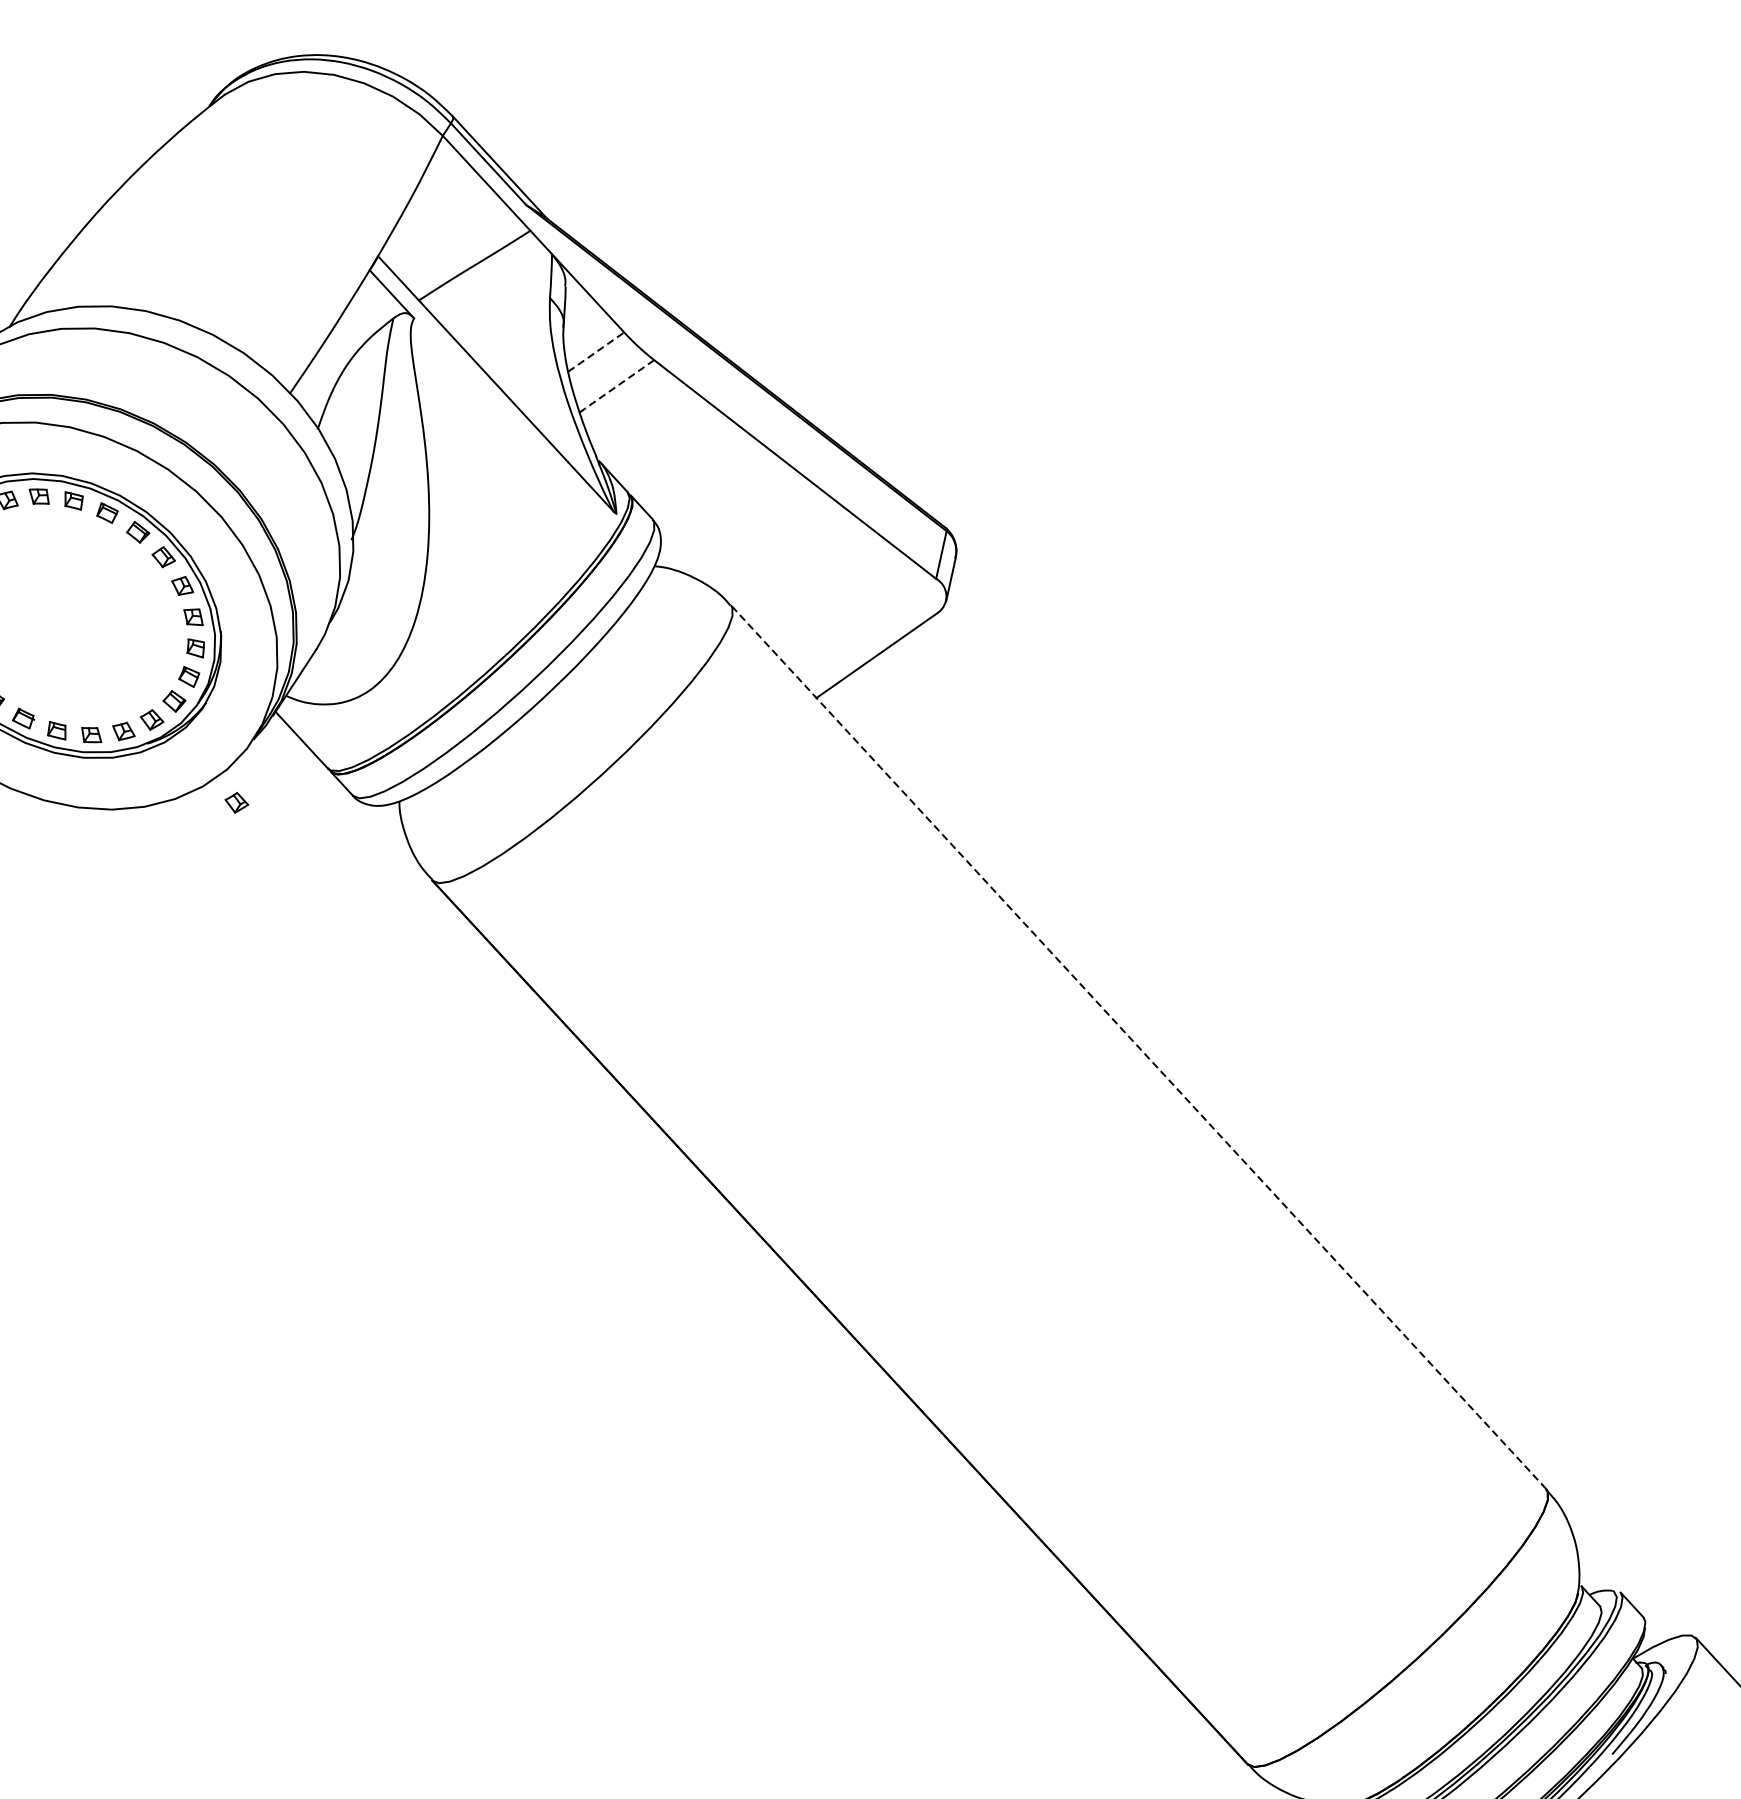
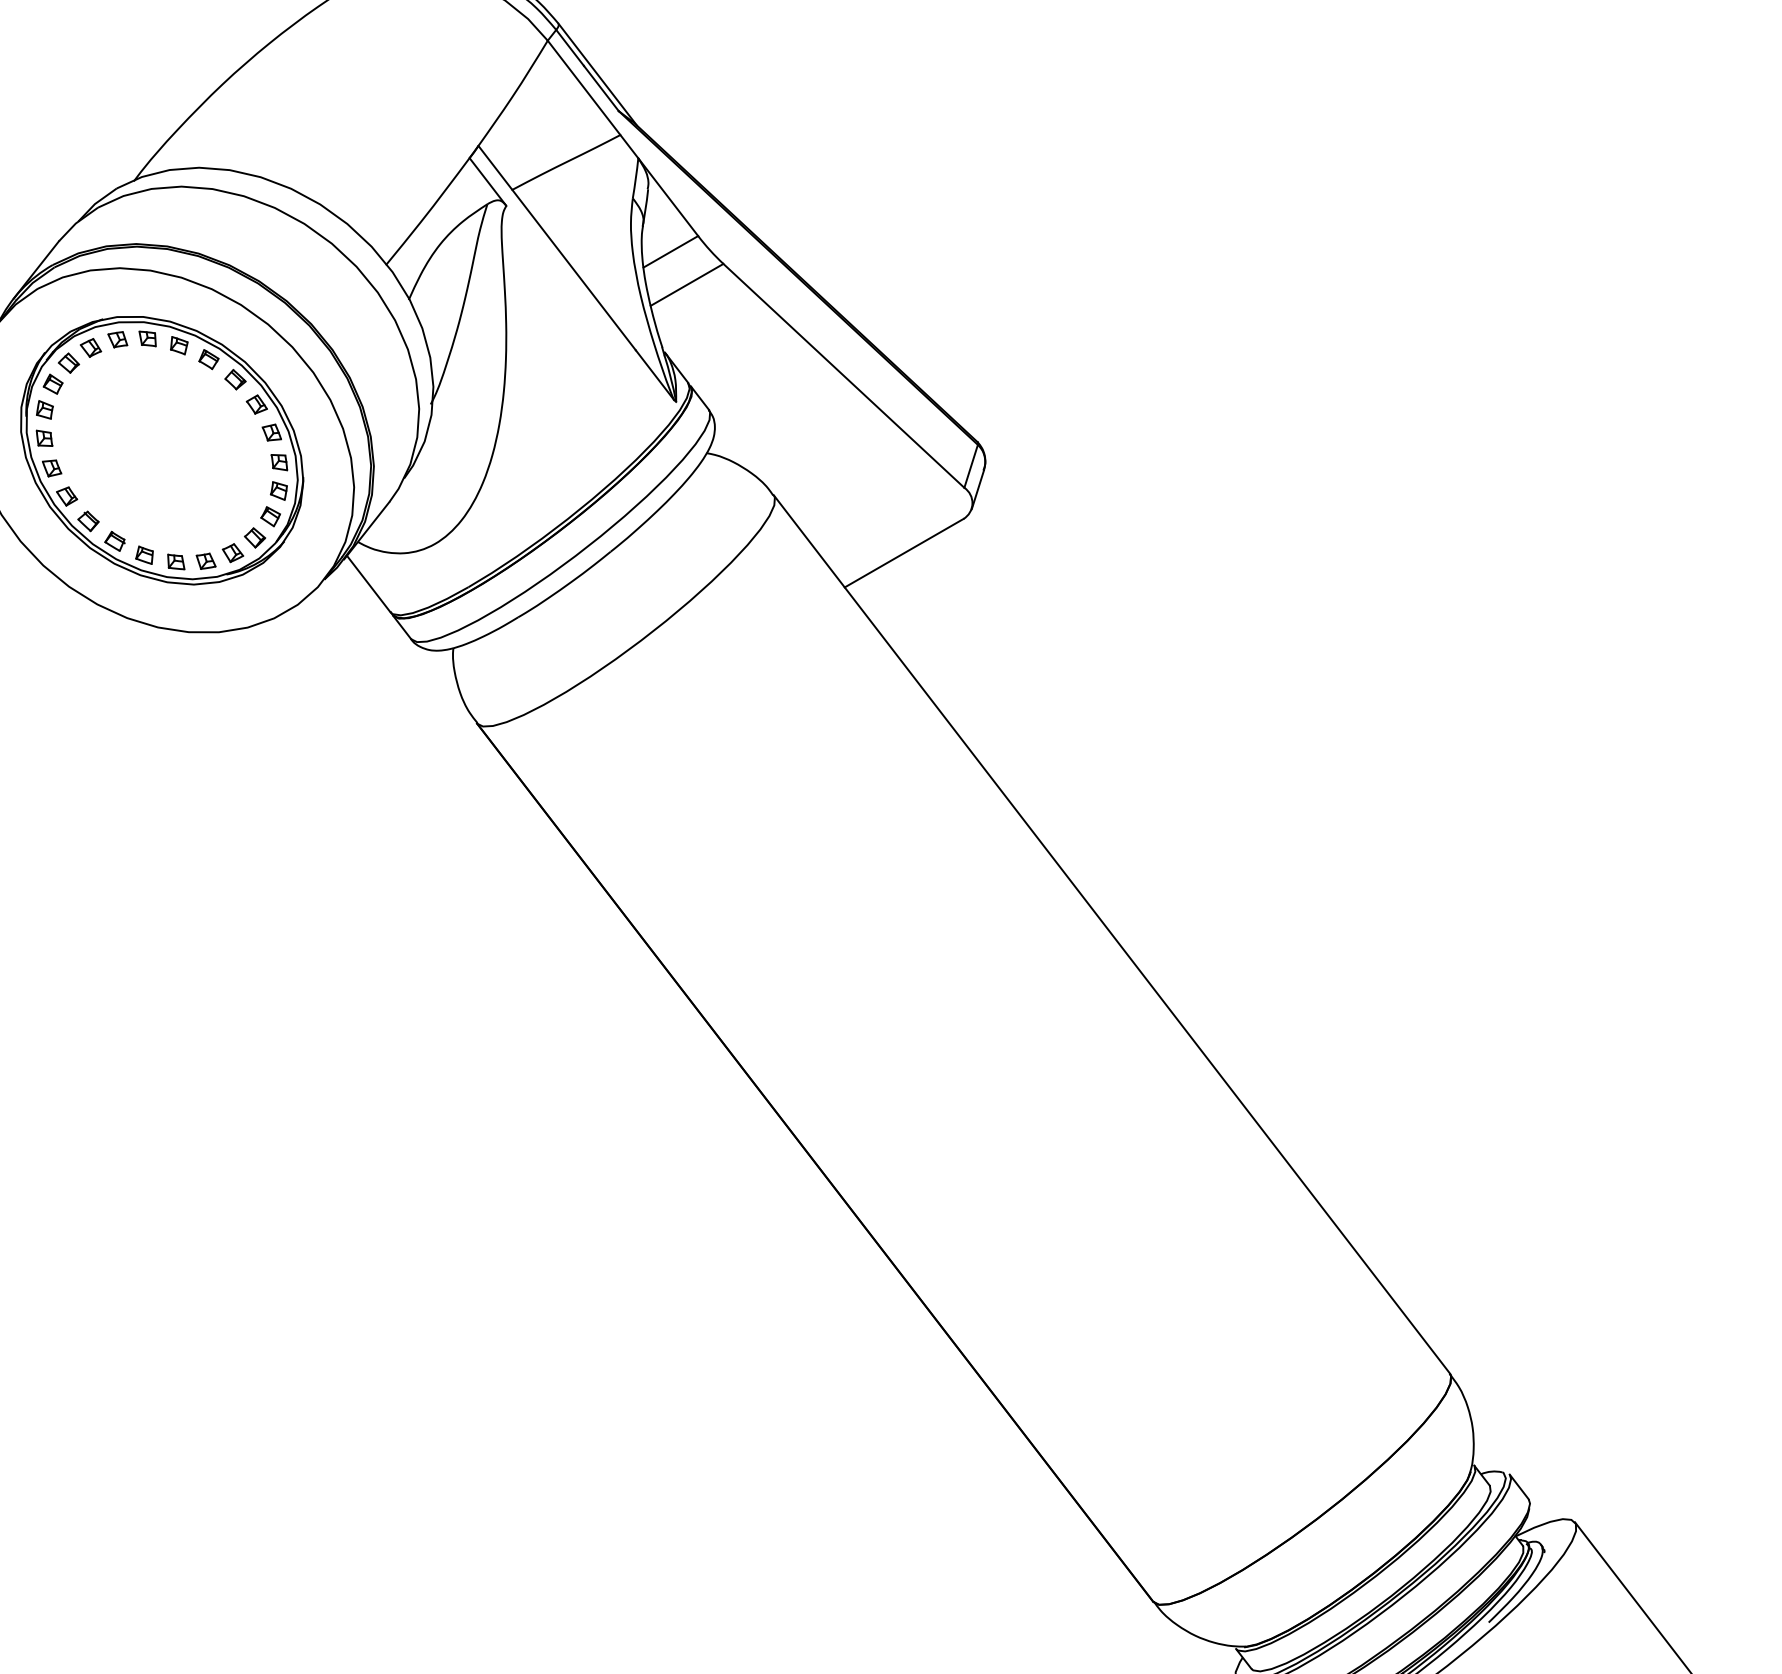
line: (595, 351) -> (670, 251), dashed -> solid
line: (617, 385) -> (687, 284), dashed -> solid
part: (236, 803) -> (303, 636), removed
line: (1138, 1046) -> (1111, 933), dashed -> solid

